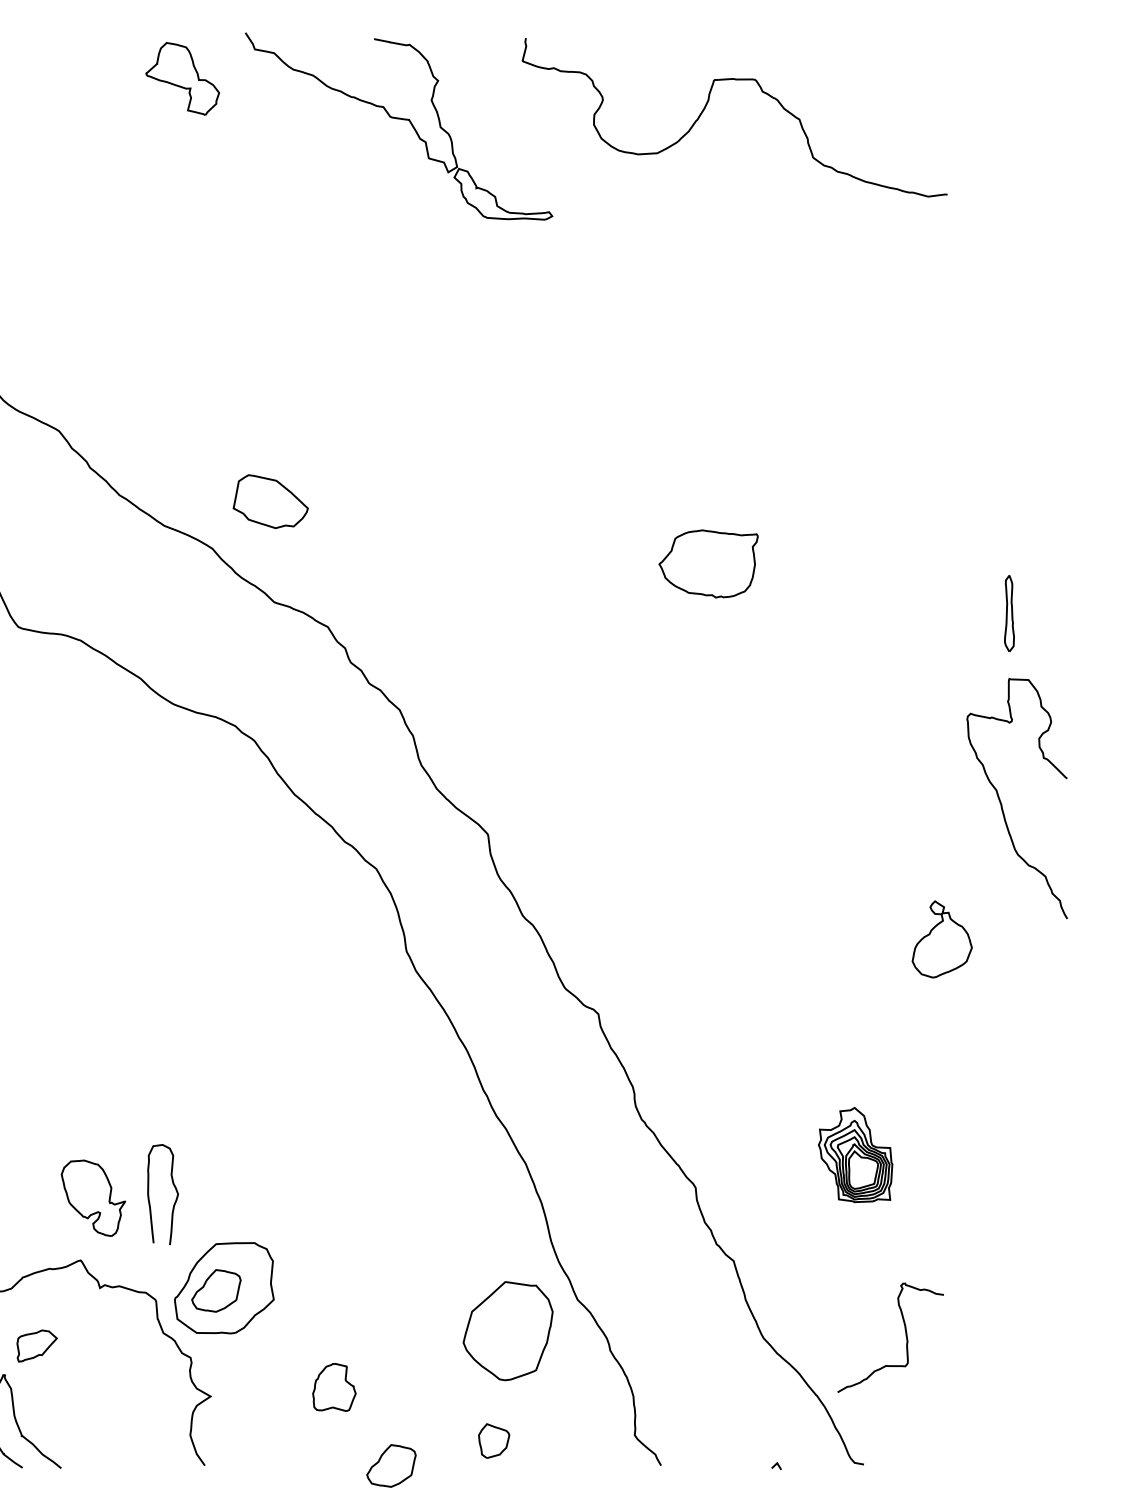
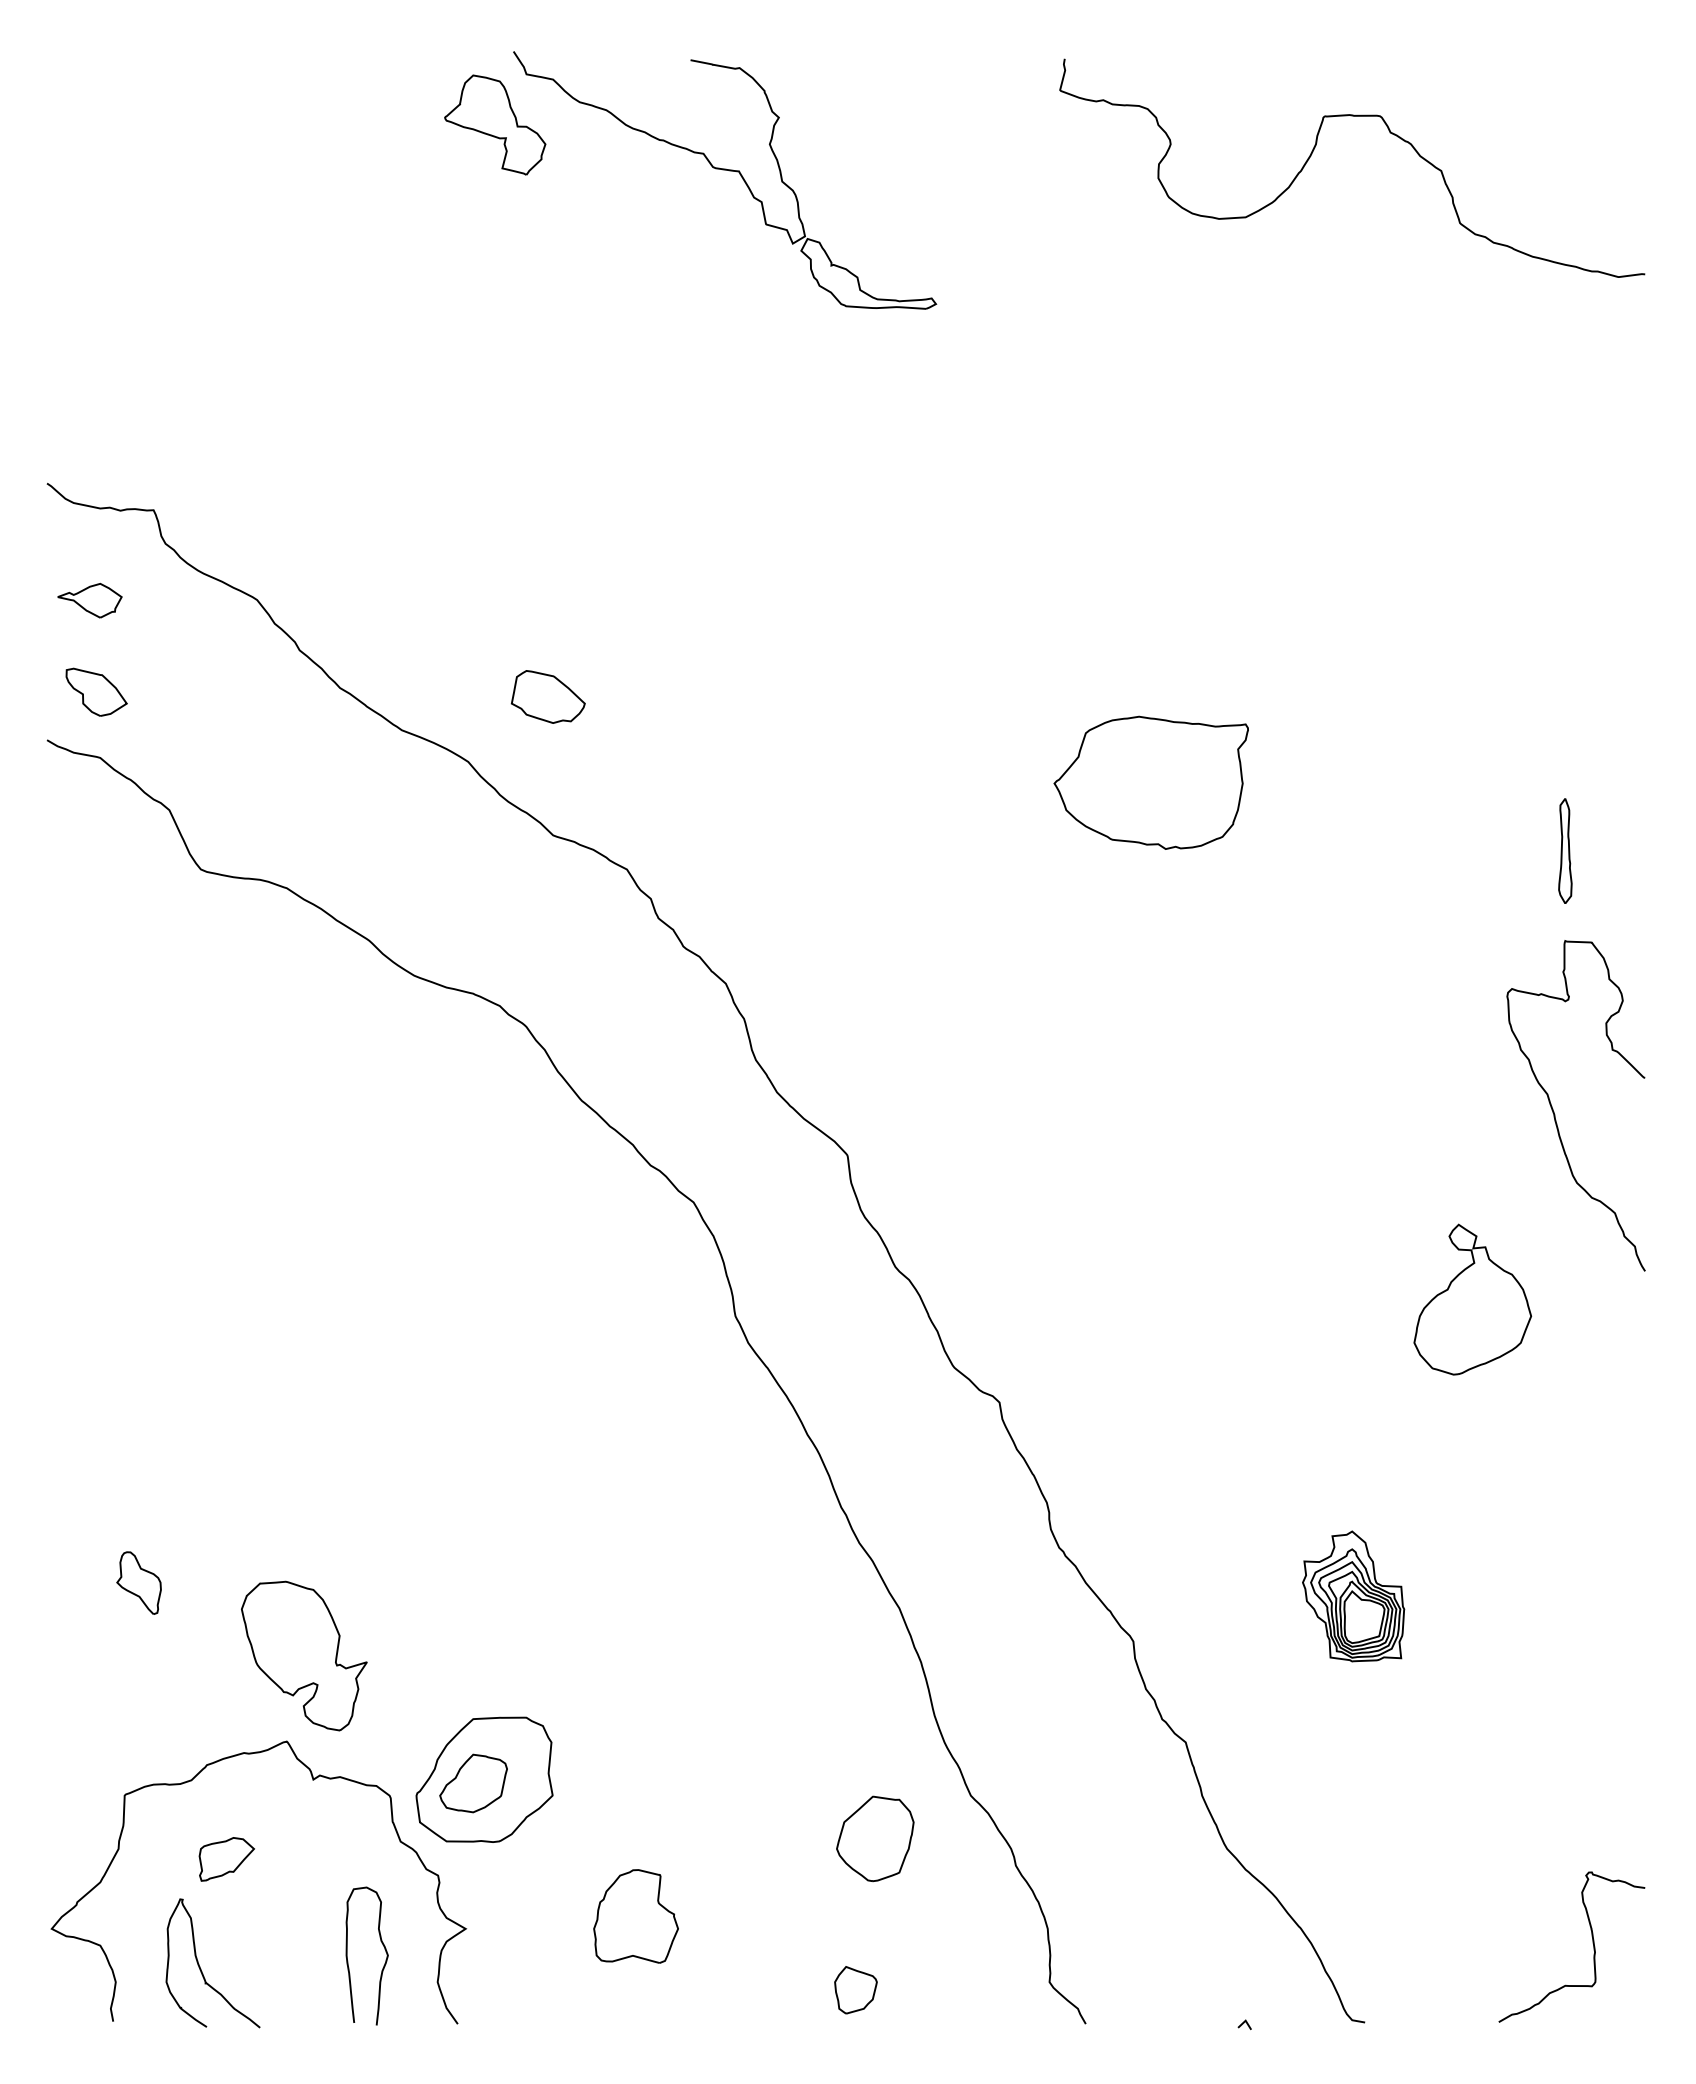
part: (182, 78) -> (495, 124), moved
curve: (706, 106) -> (1313, 152), moved
part: (270, 501) -> (547, 696), size x0.71
part: (708, 563) -> (1150, 782), size x1.43
part: (942, 939) -> (1472, 1299), size x1.43
curve: (174, 1187) -> (382, 1945), moved
part: (93, 1197) -> (304, 1655), size x1.43
part: (508, 1330) -> (875, 1838), size x0.62
curve: (905, 1335) -> (1592, 1943), moved
part: (334, 1387) -> (635, 1916), size x1.43
part: (391, 1465) -> (714, 2024), removed

